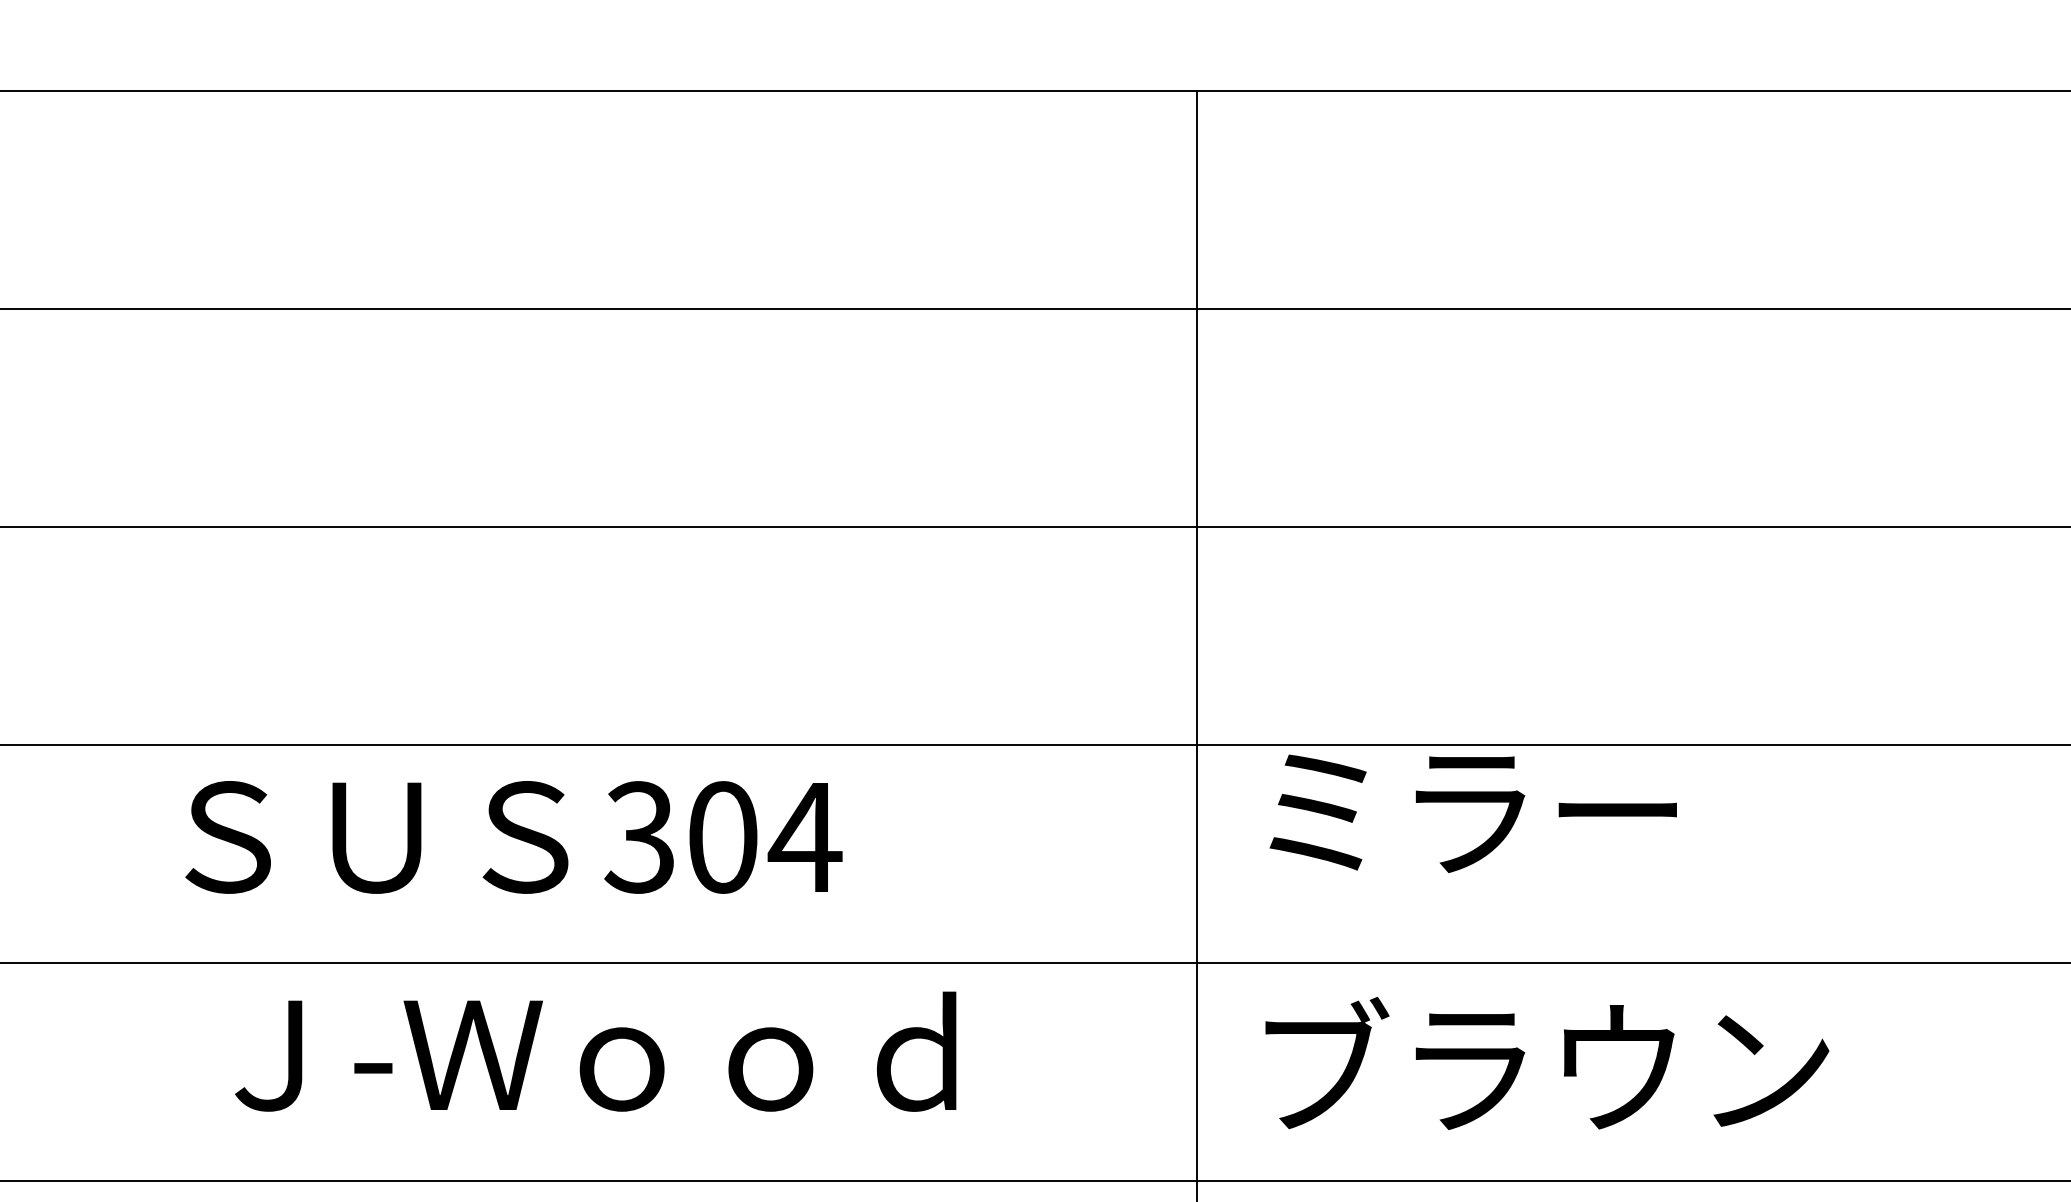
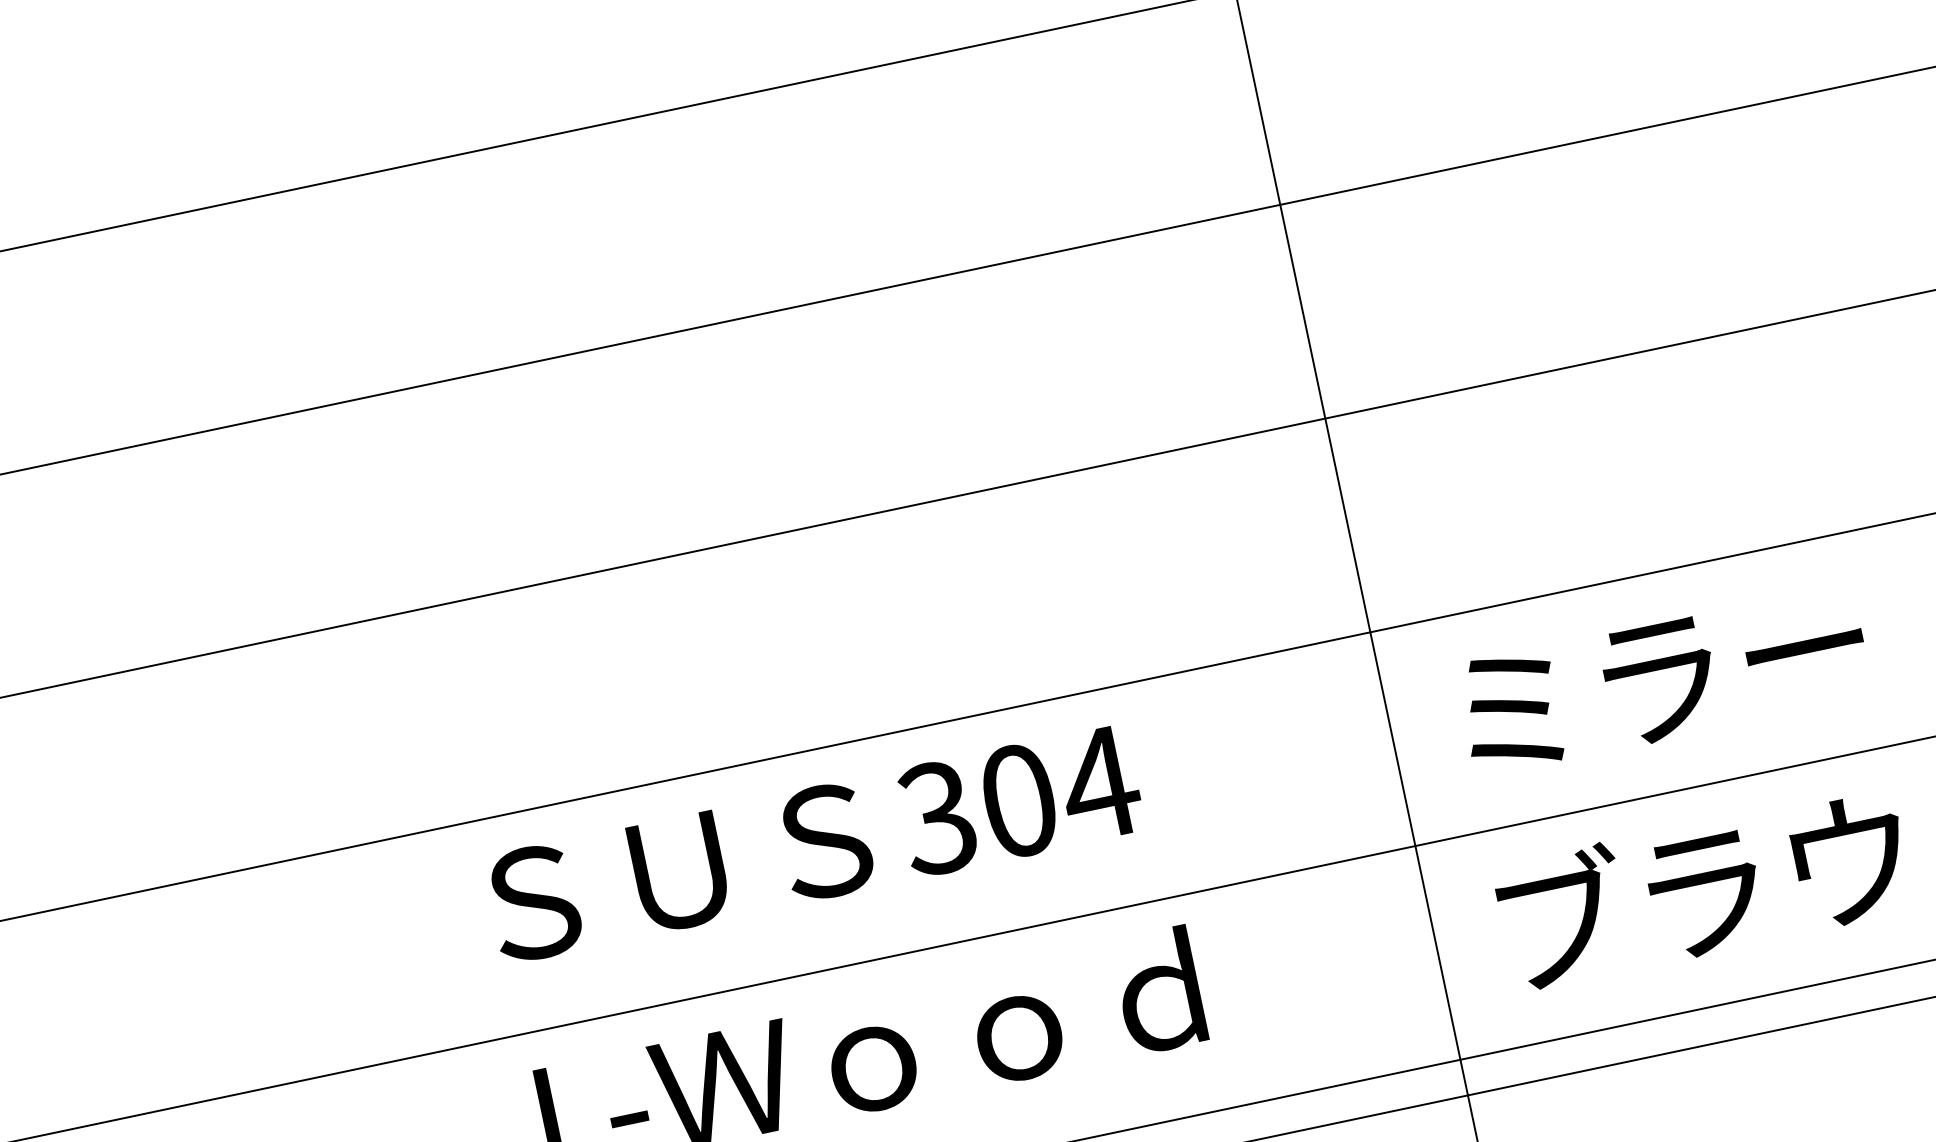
text: (1472, 813) -> (1662, 680), moved
text: (513, 837) -> (813, 844), moved

